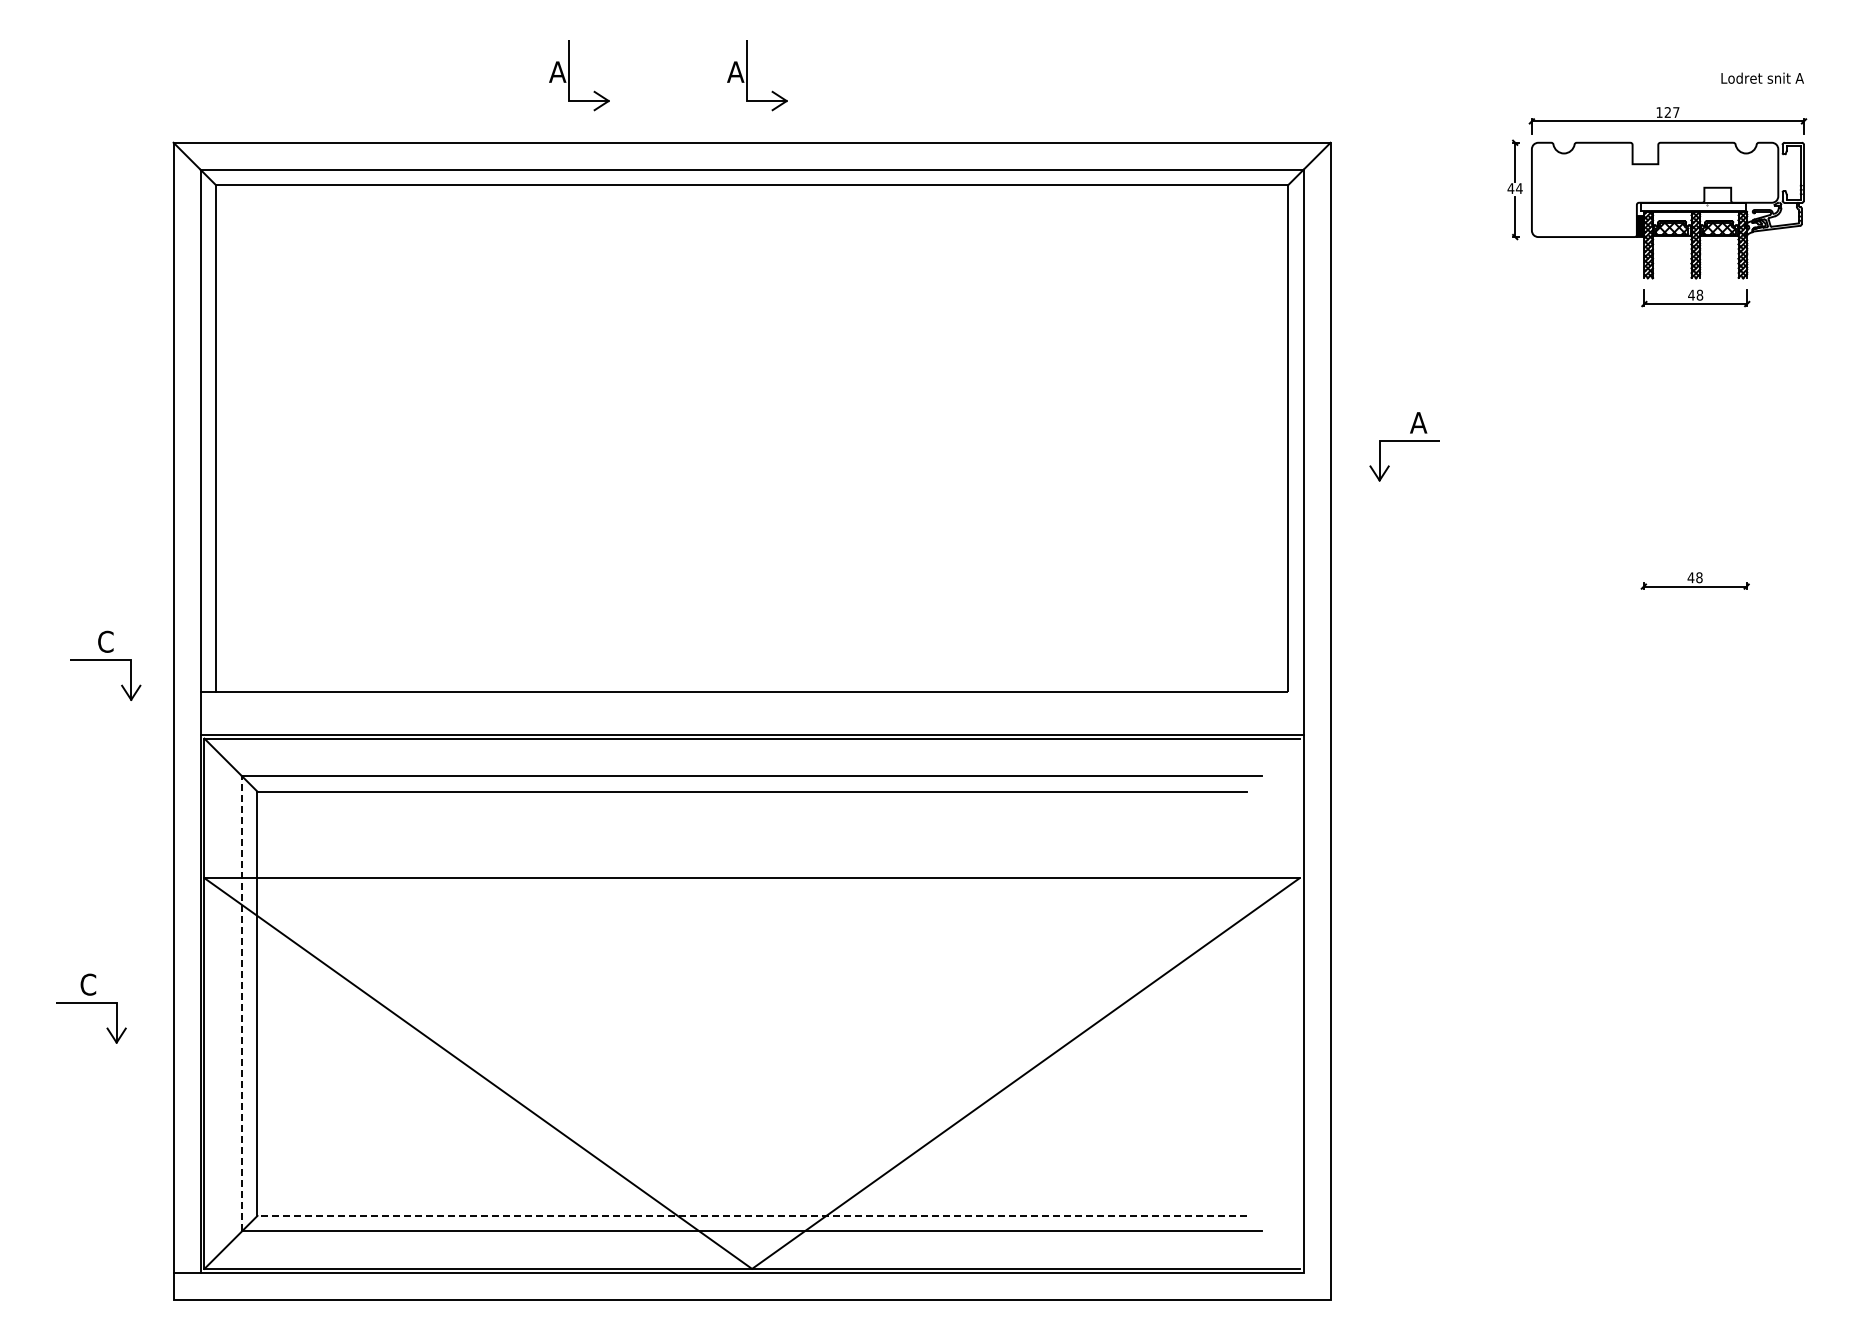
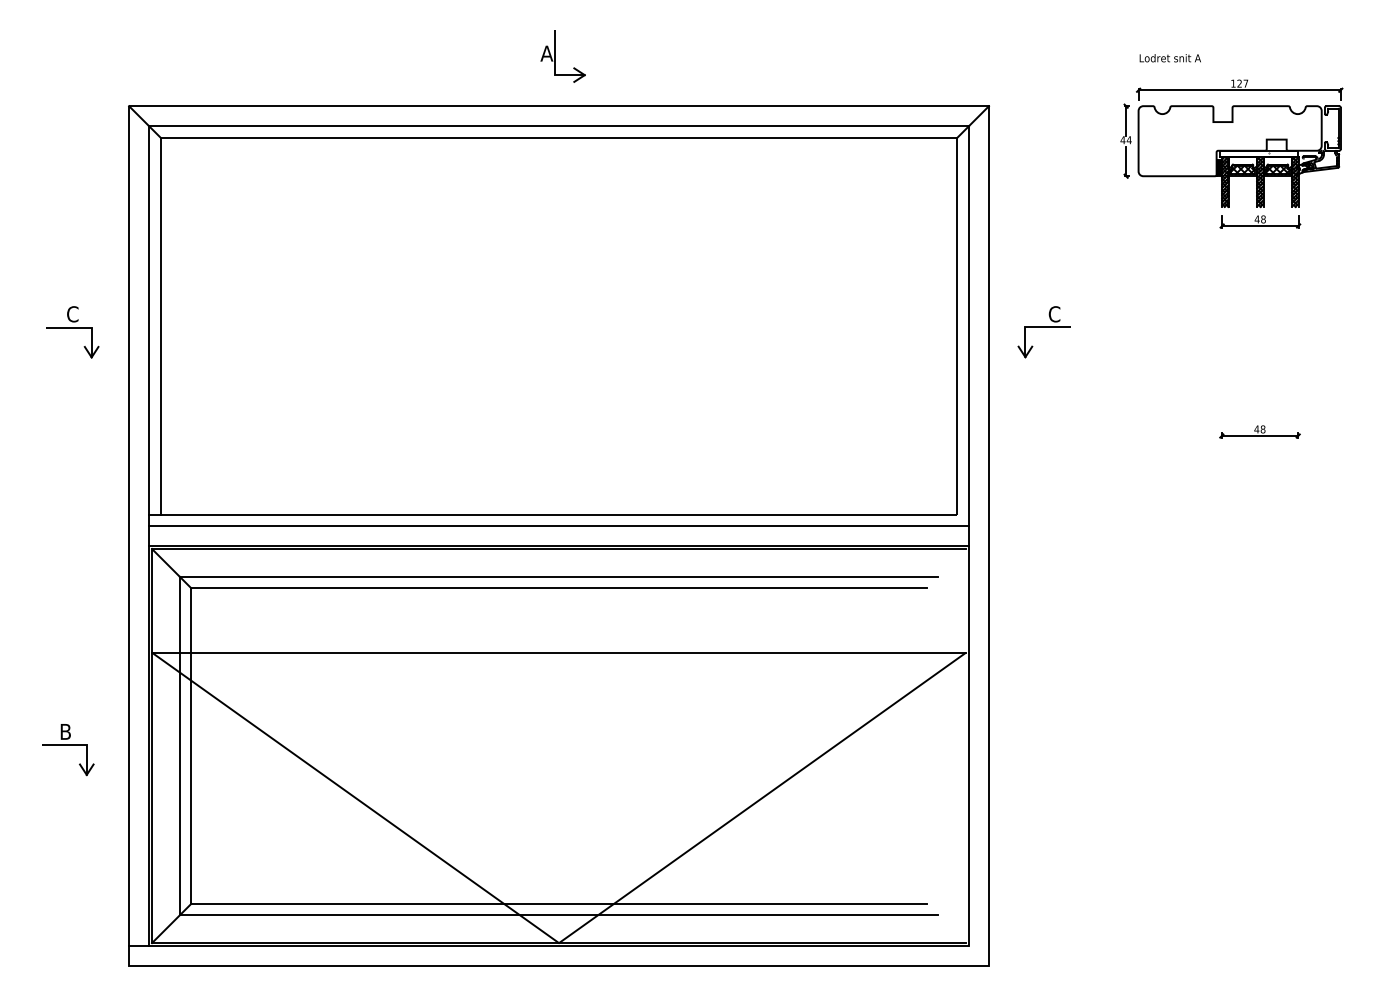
part: (569, 75) -> (423, 56), removed
text: (1762, 77) -> (1170, 57), moved
text: (1418, 422) -> (1054, 314), A -> C
part: (105, 665) -> (72, 331), moved
line: (751, 707) -> (558, 525), added
text: (88, 984) -> (65, 731), C -> B
line: (242, 1003) -> (180, 745), dashed -> solid
line: (752, 1215) -> (559, 903), dashed -> solid

